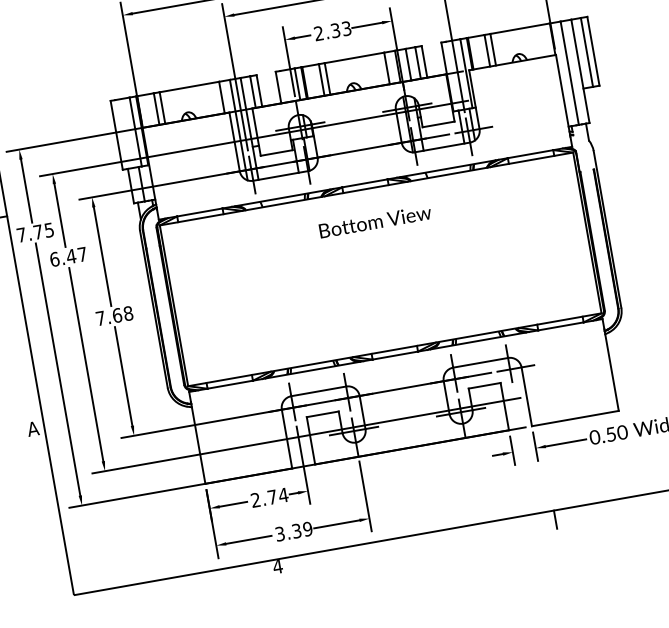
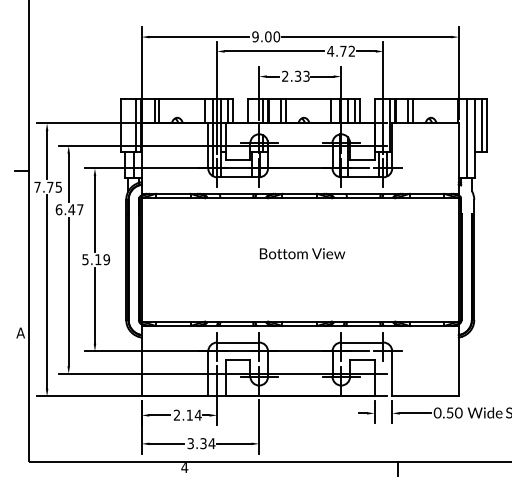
text: (375, 221) -> (302, 253), moved
text: (114, 315) -> (96, 259), 7.68 -> 5.19
text: (271, 496) -> (189, 414), 2.74 -> 2.14
text: (307, 529) -> (211, 443), 3.39 -> 3.34

